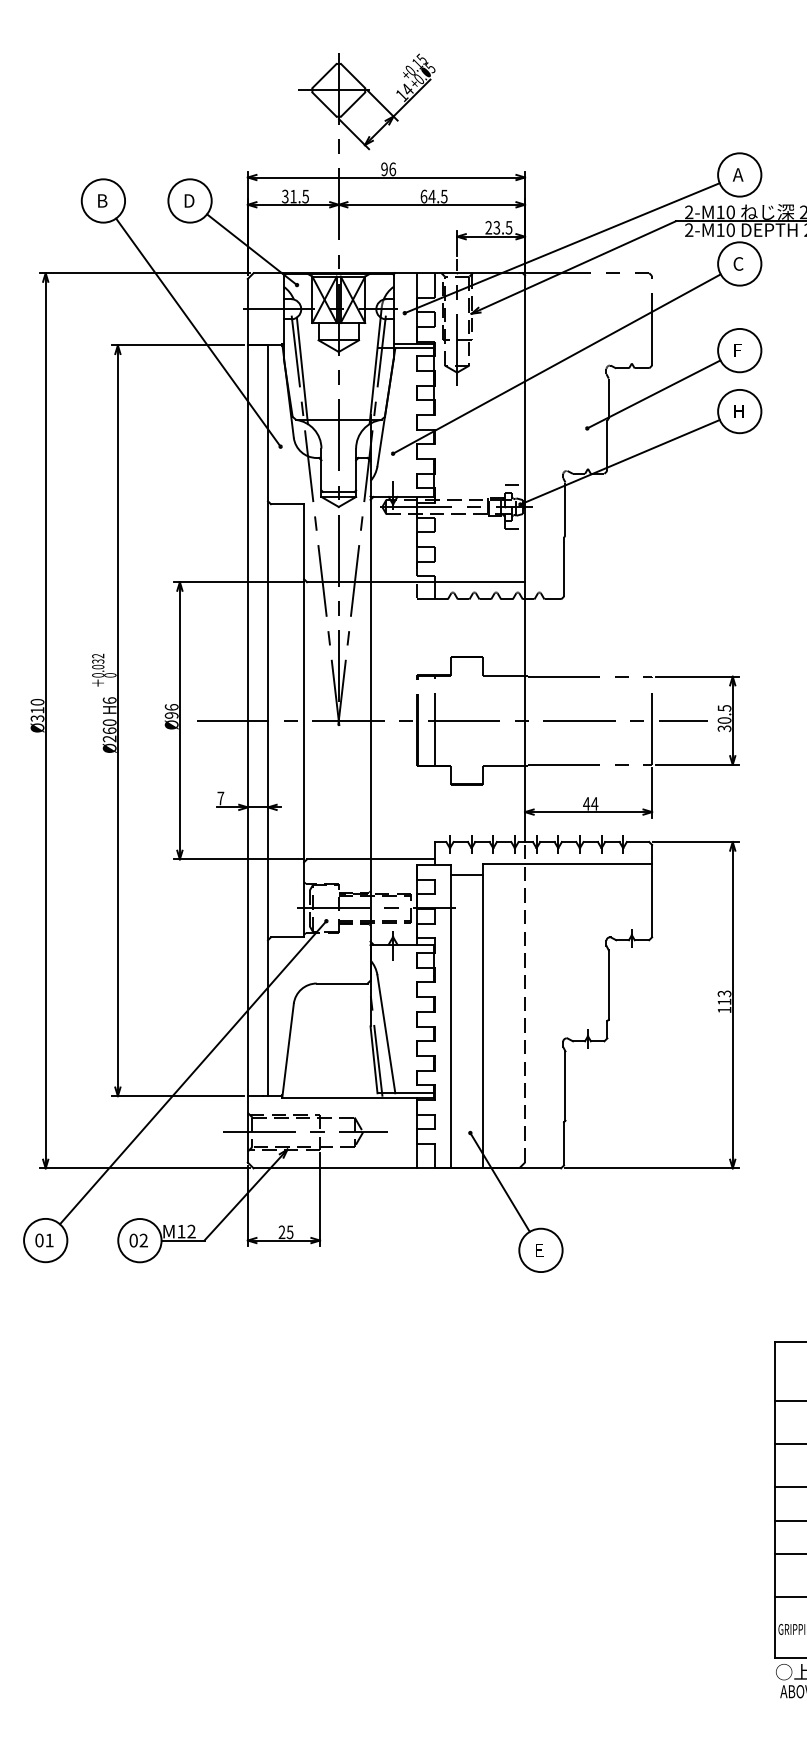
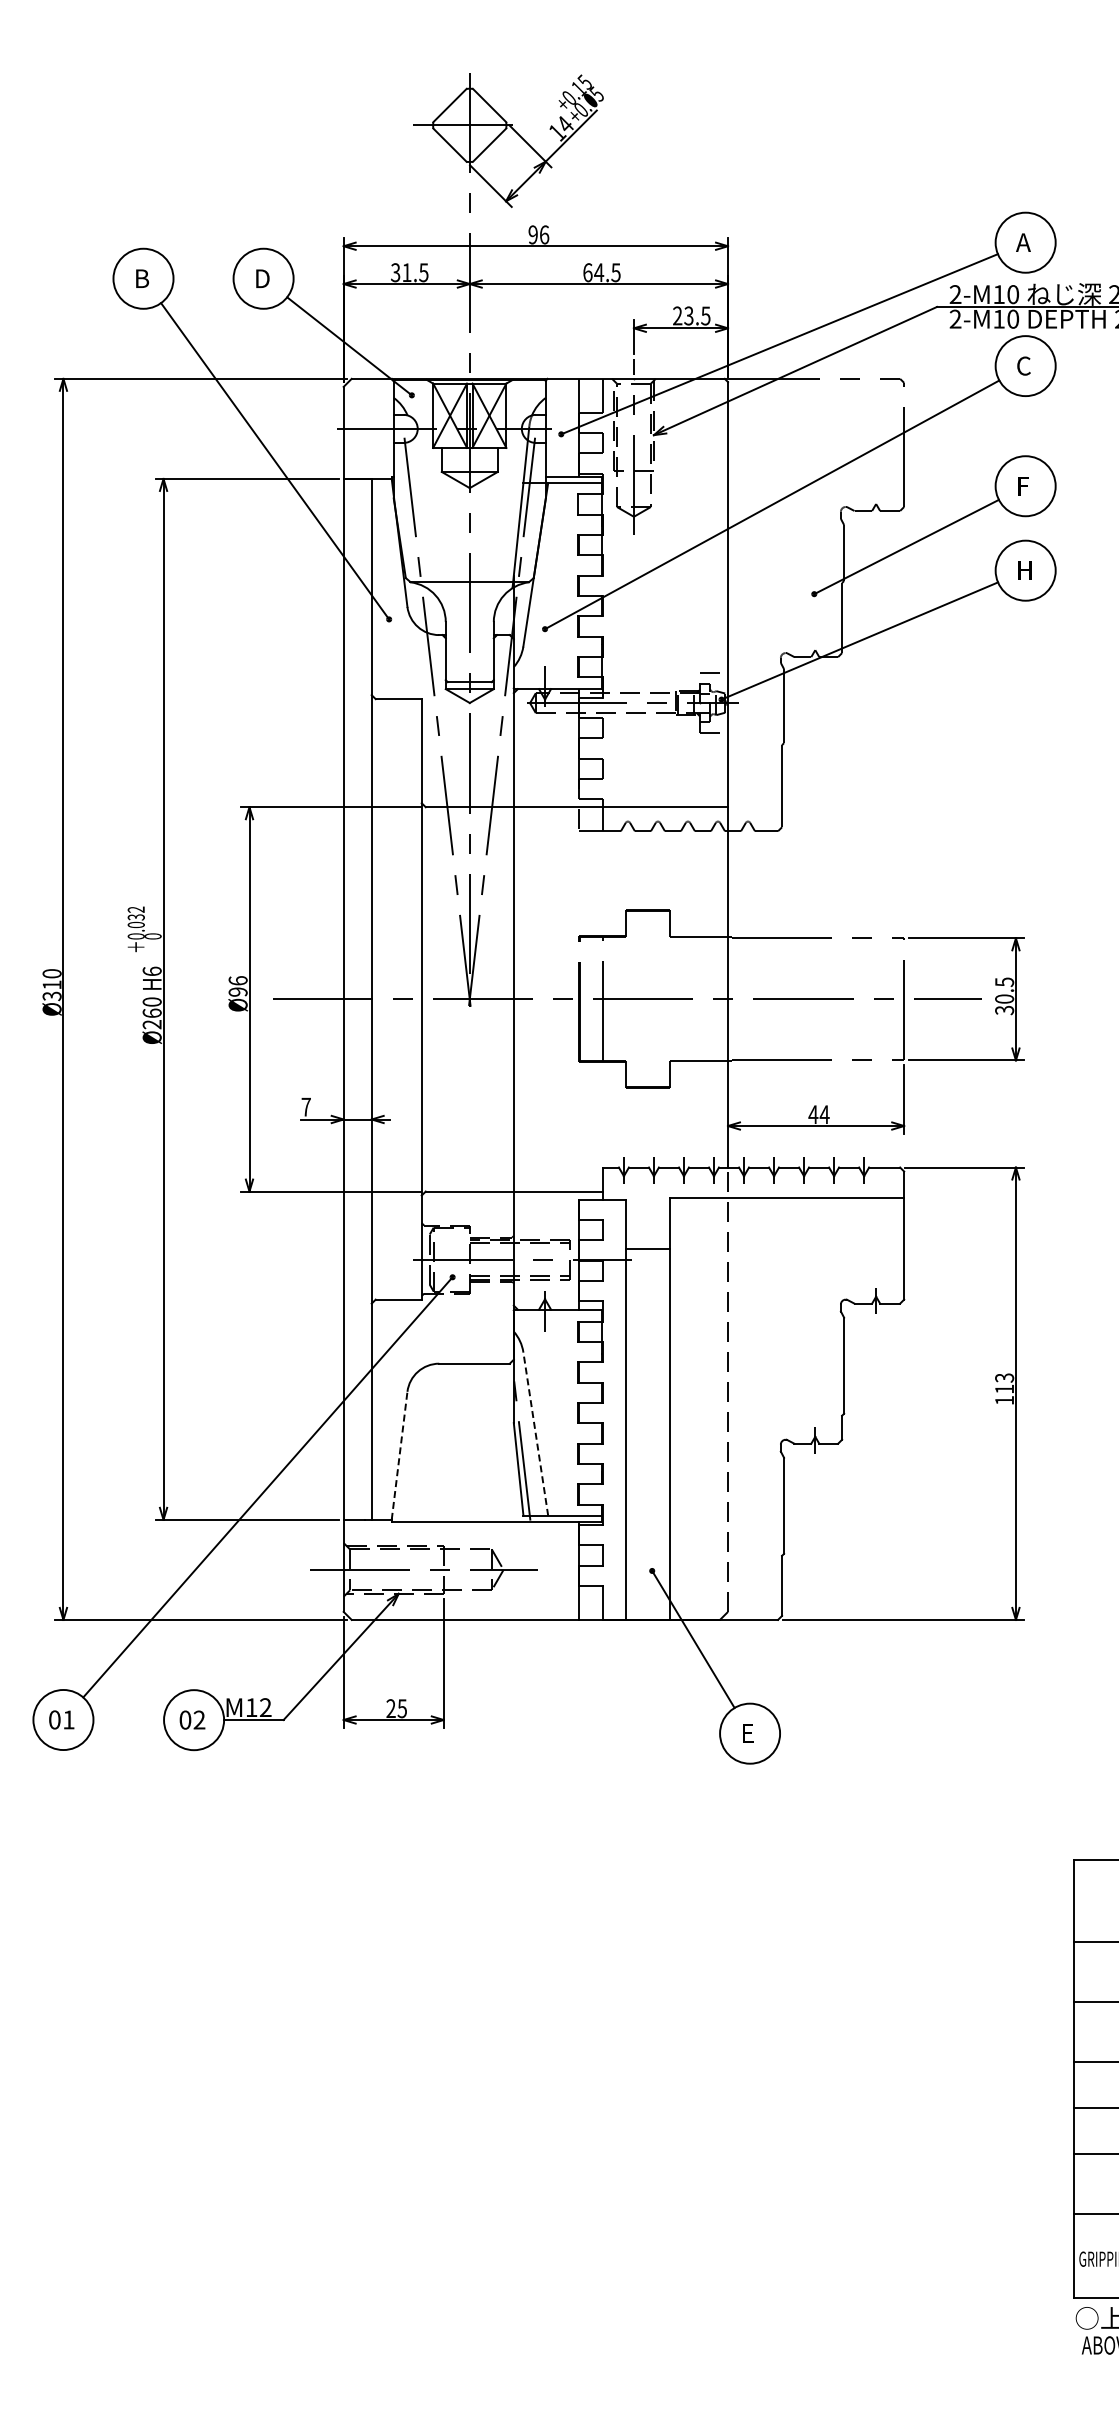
line: (302, 371) -> (419, 514), removed
line: (466, 875) -> (647, 1248), moved
line: (386, 1033) -> (535, 1433), solid -> dashed
line: (288, 1049) -> (399, 1455), solid -> dashed

